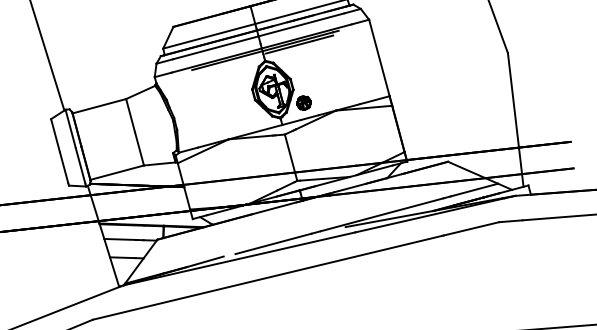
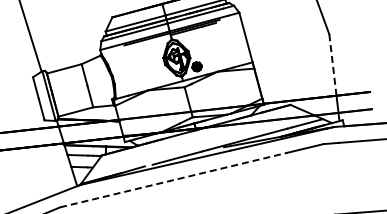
line: (512, 101) -> (332, 65), solid -> dashed
line: (269, 276) -> (174, 179), solid -> dashed

